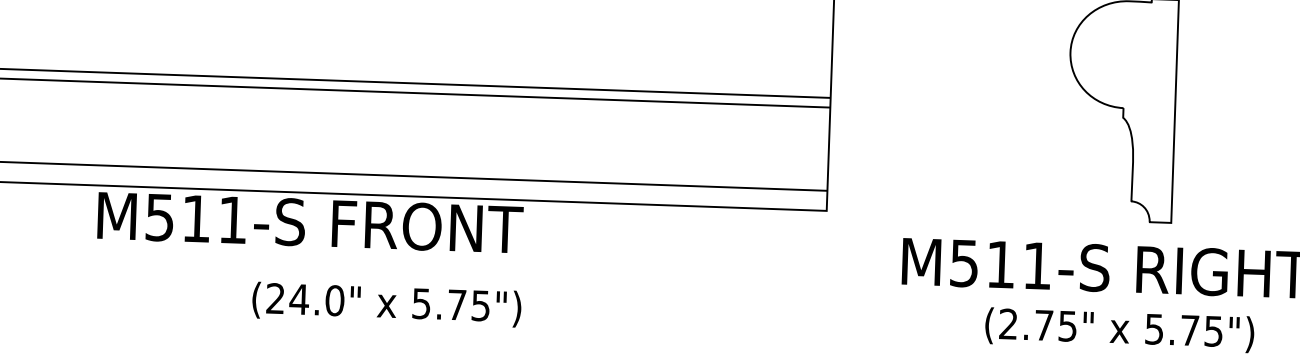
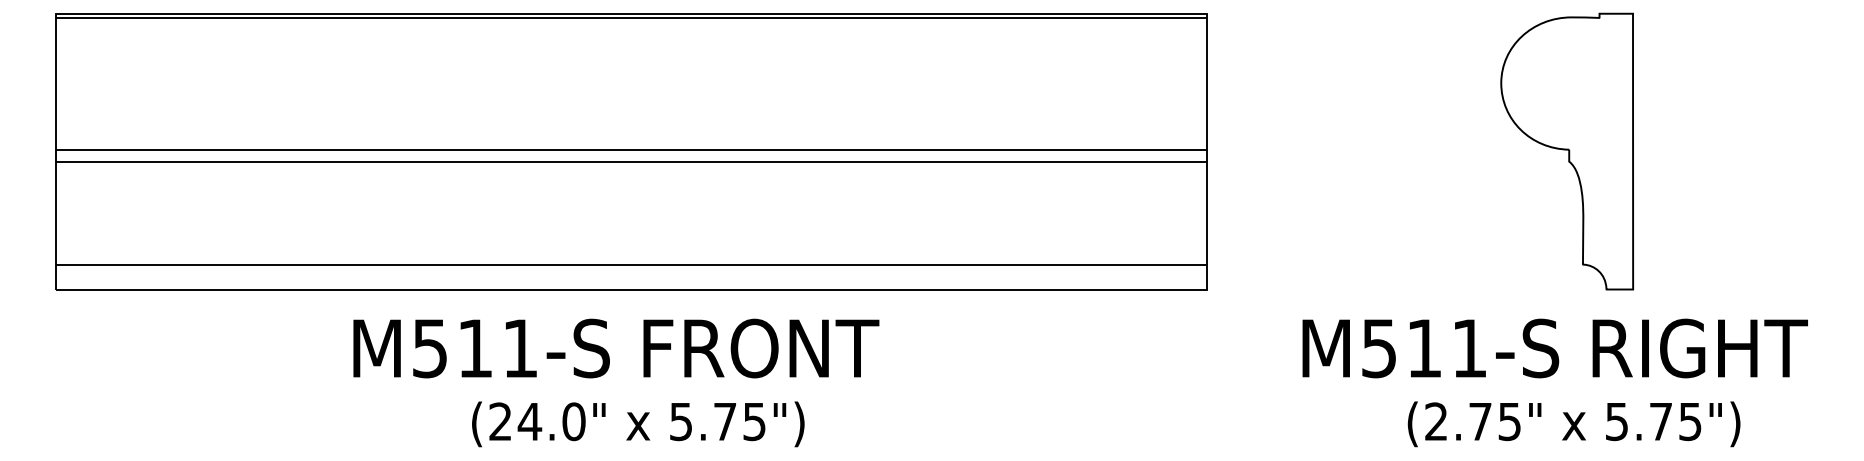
text: (310, 222) -> (616, 348), moved
text: (387, 304) -> (638, 424), moved

